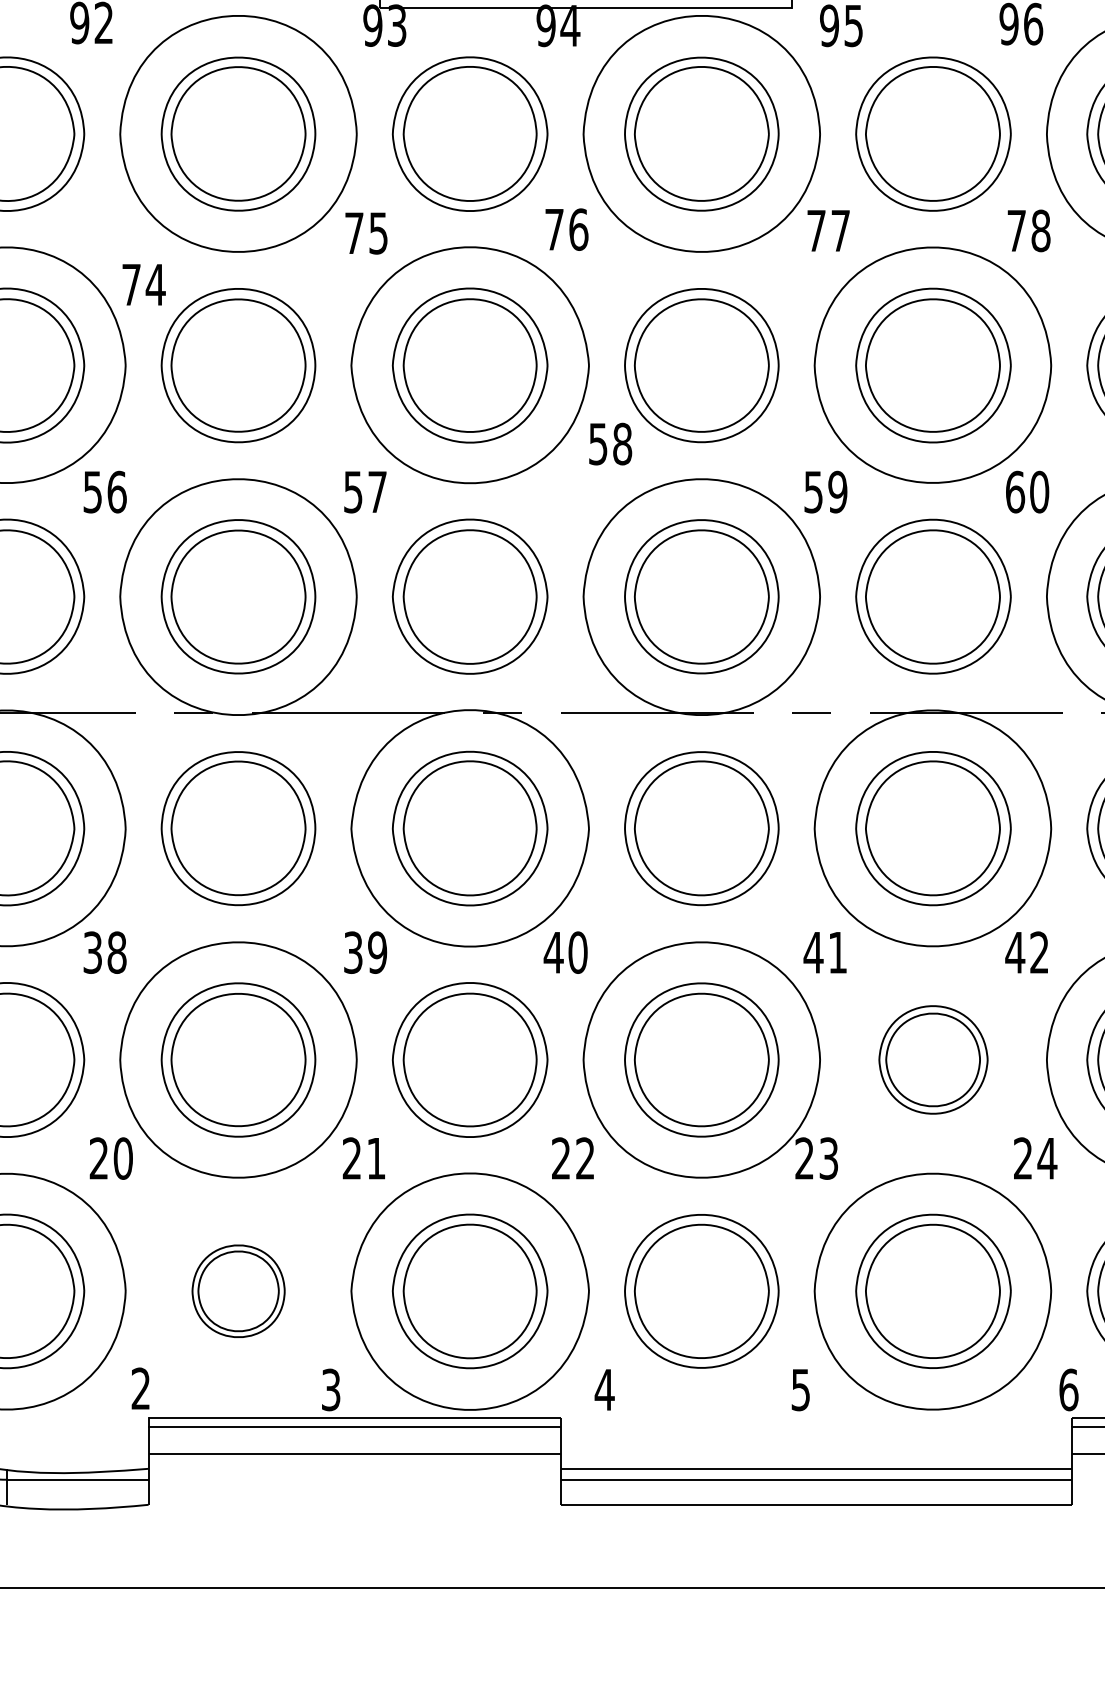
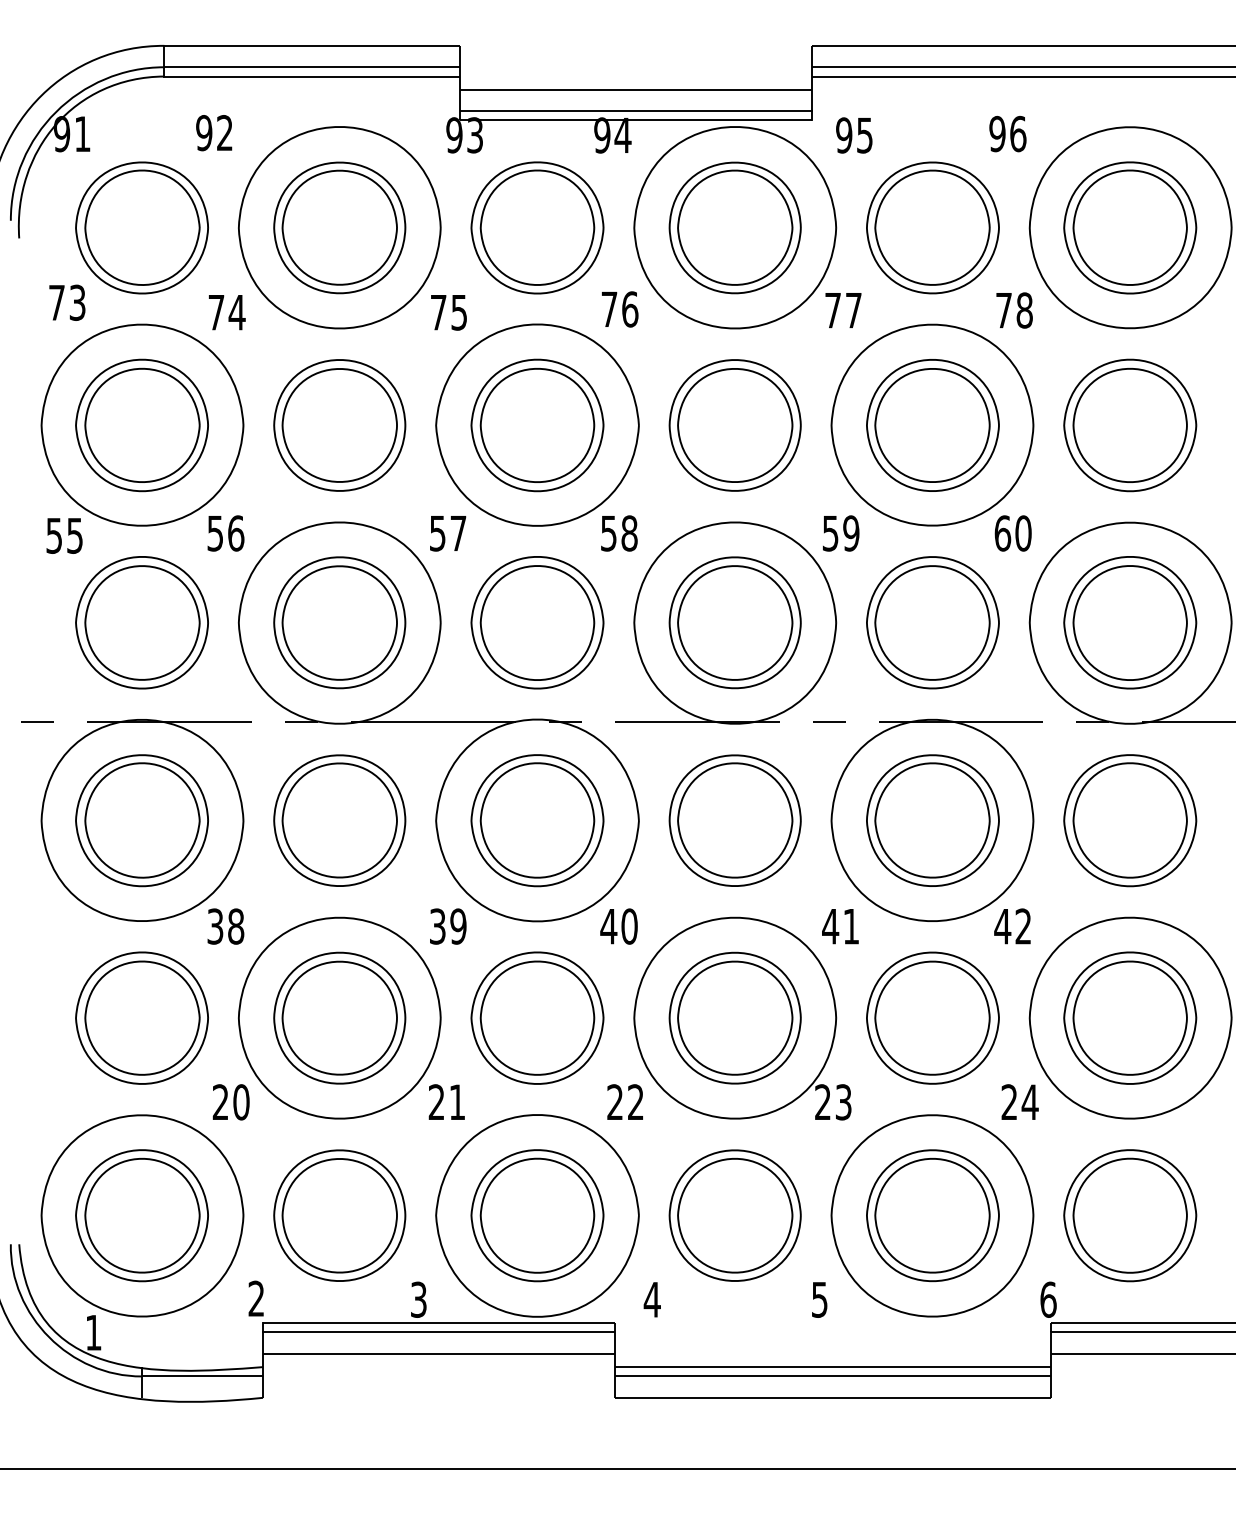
text: (144, 284) -> (227, 312), moved
text: (610, 444) -> (619, 533), moved
part: (932, 1059) -> (932, 1017), size x1.43
part: (238, 1291) -> (339, 1215), size x1.67

